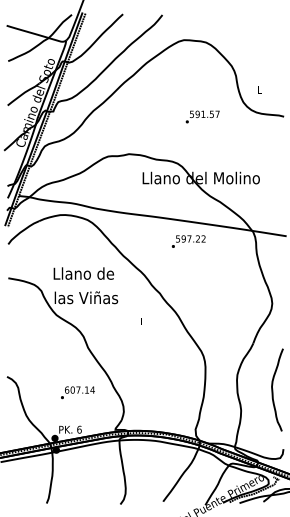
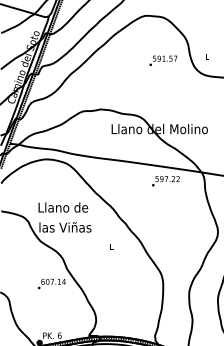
text: (202, 116) -> (163, 60), moved
text: (188, 241) -> (165, 181), moved
text: (77, 392) -> (51, 283), moved

